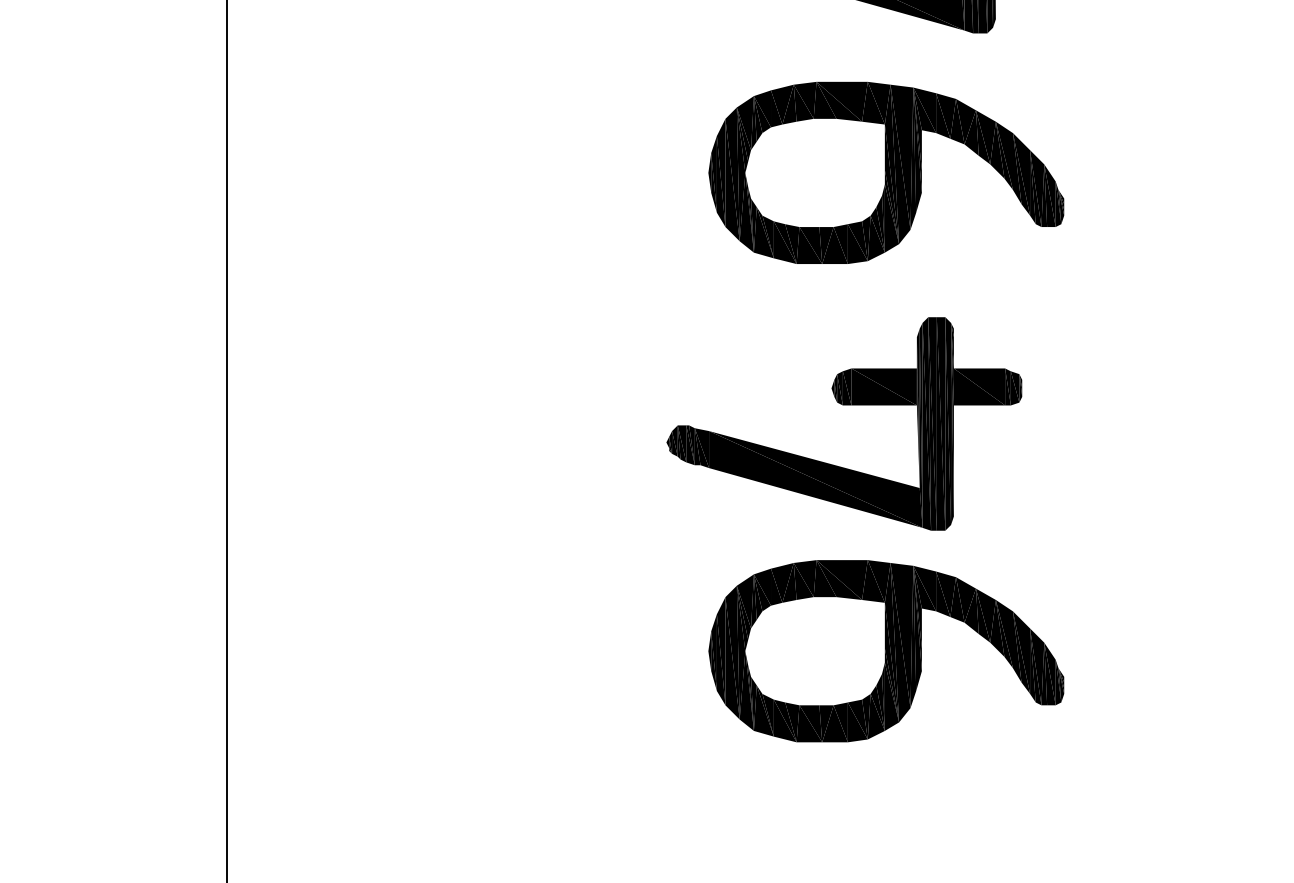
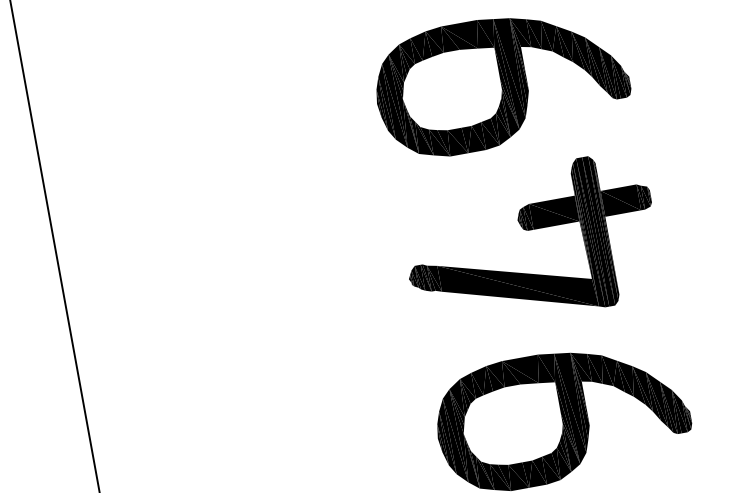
part: (844, 405) -> (528, 230), moved

